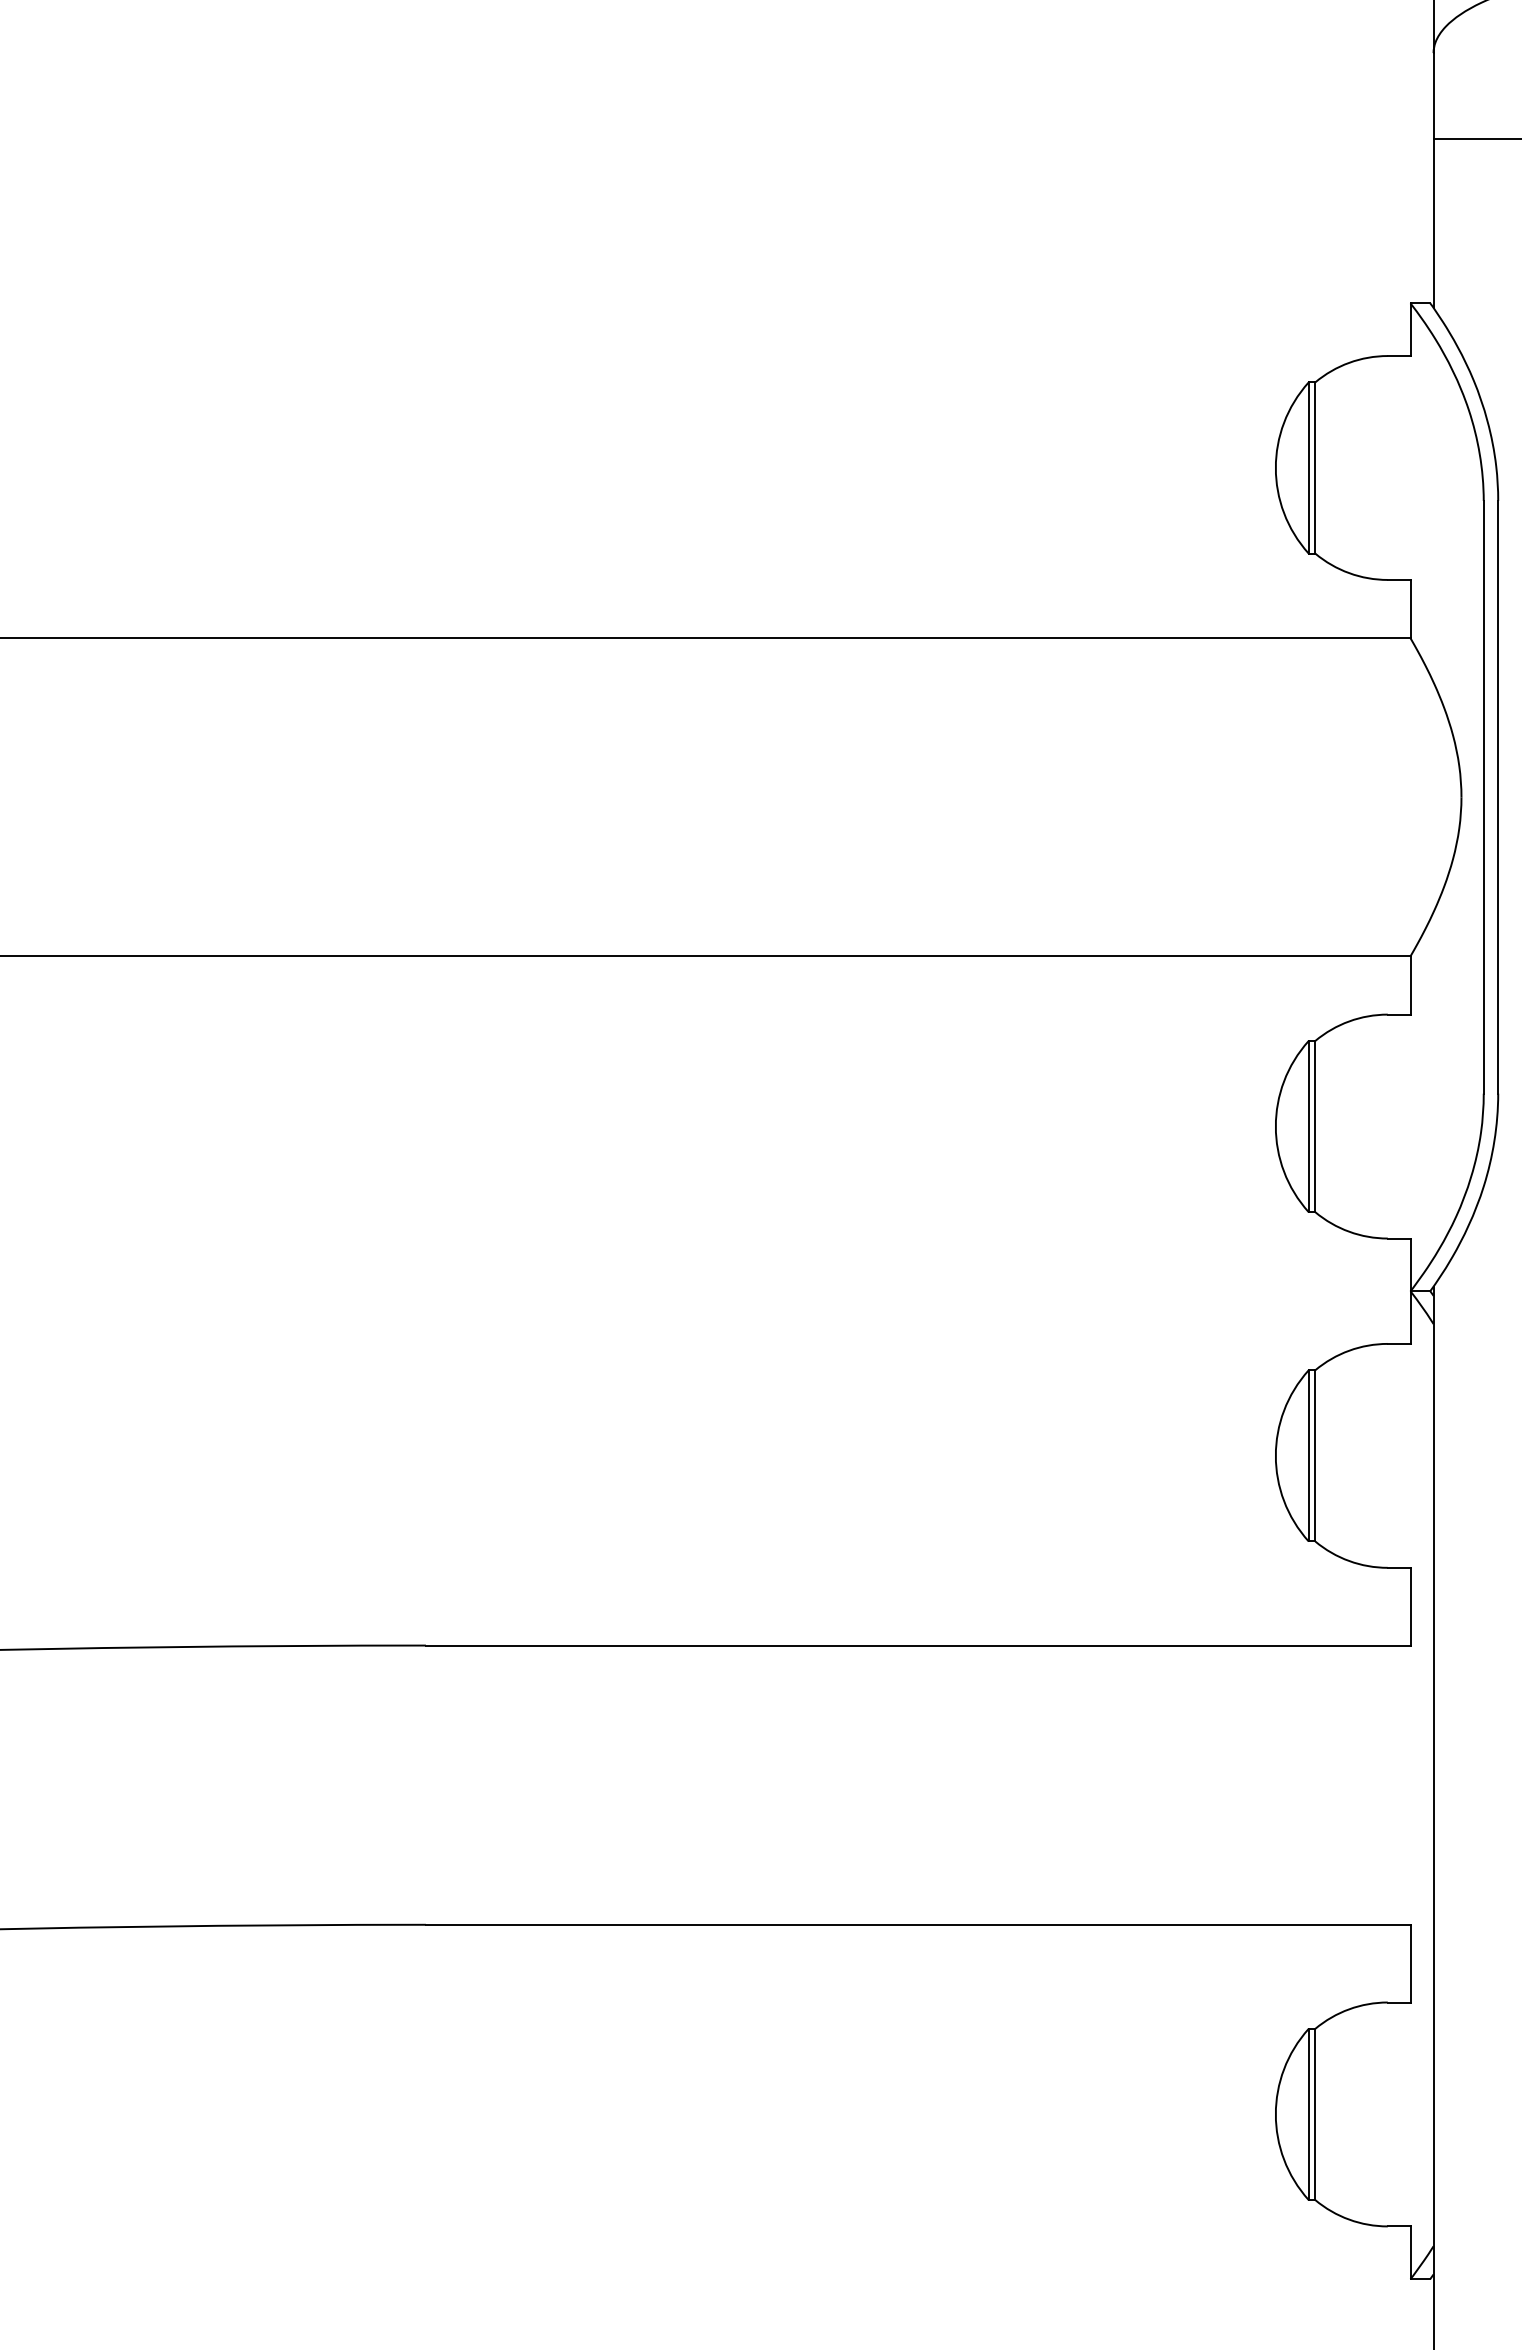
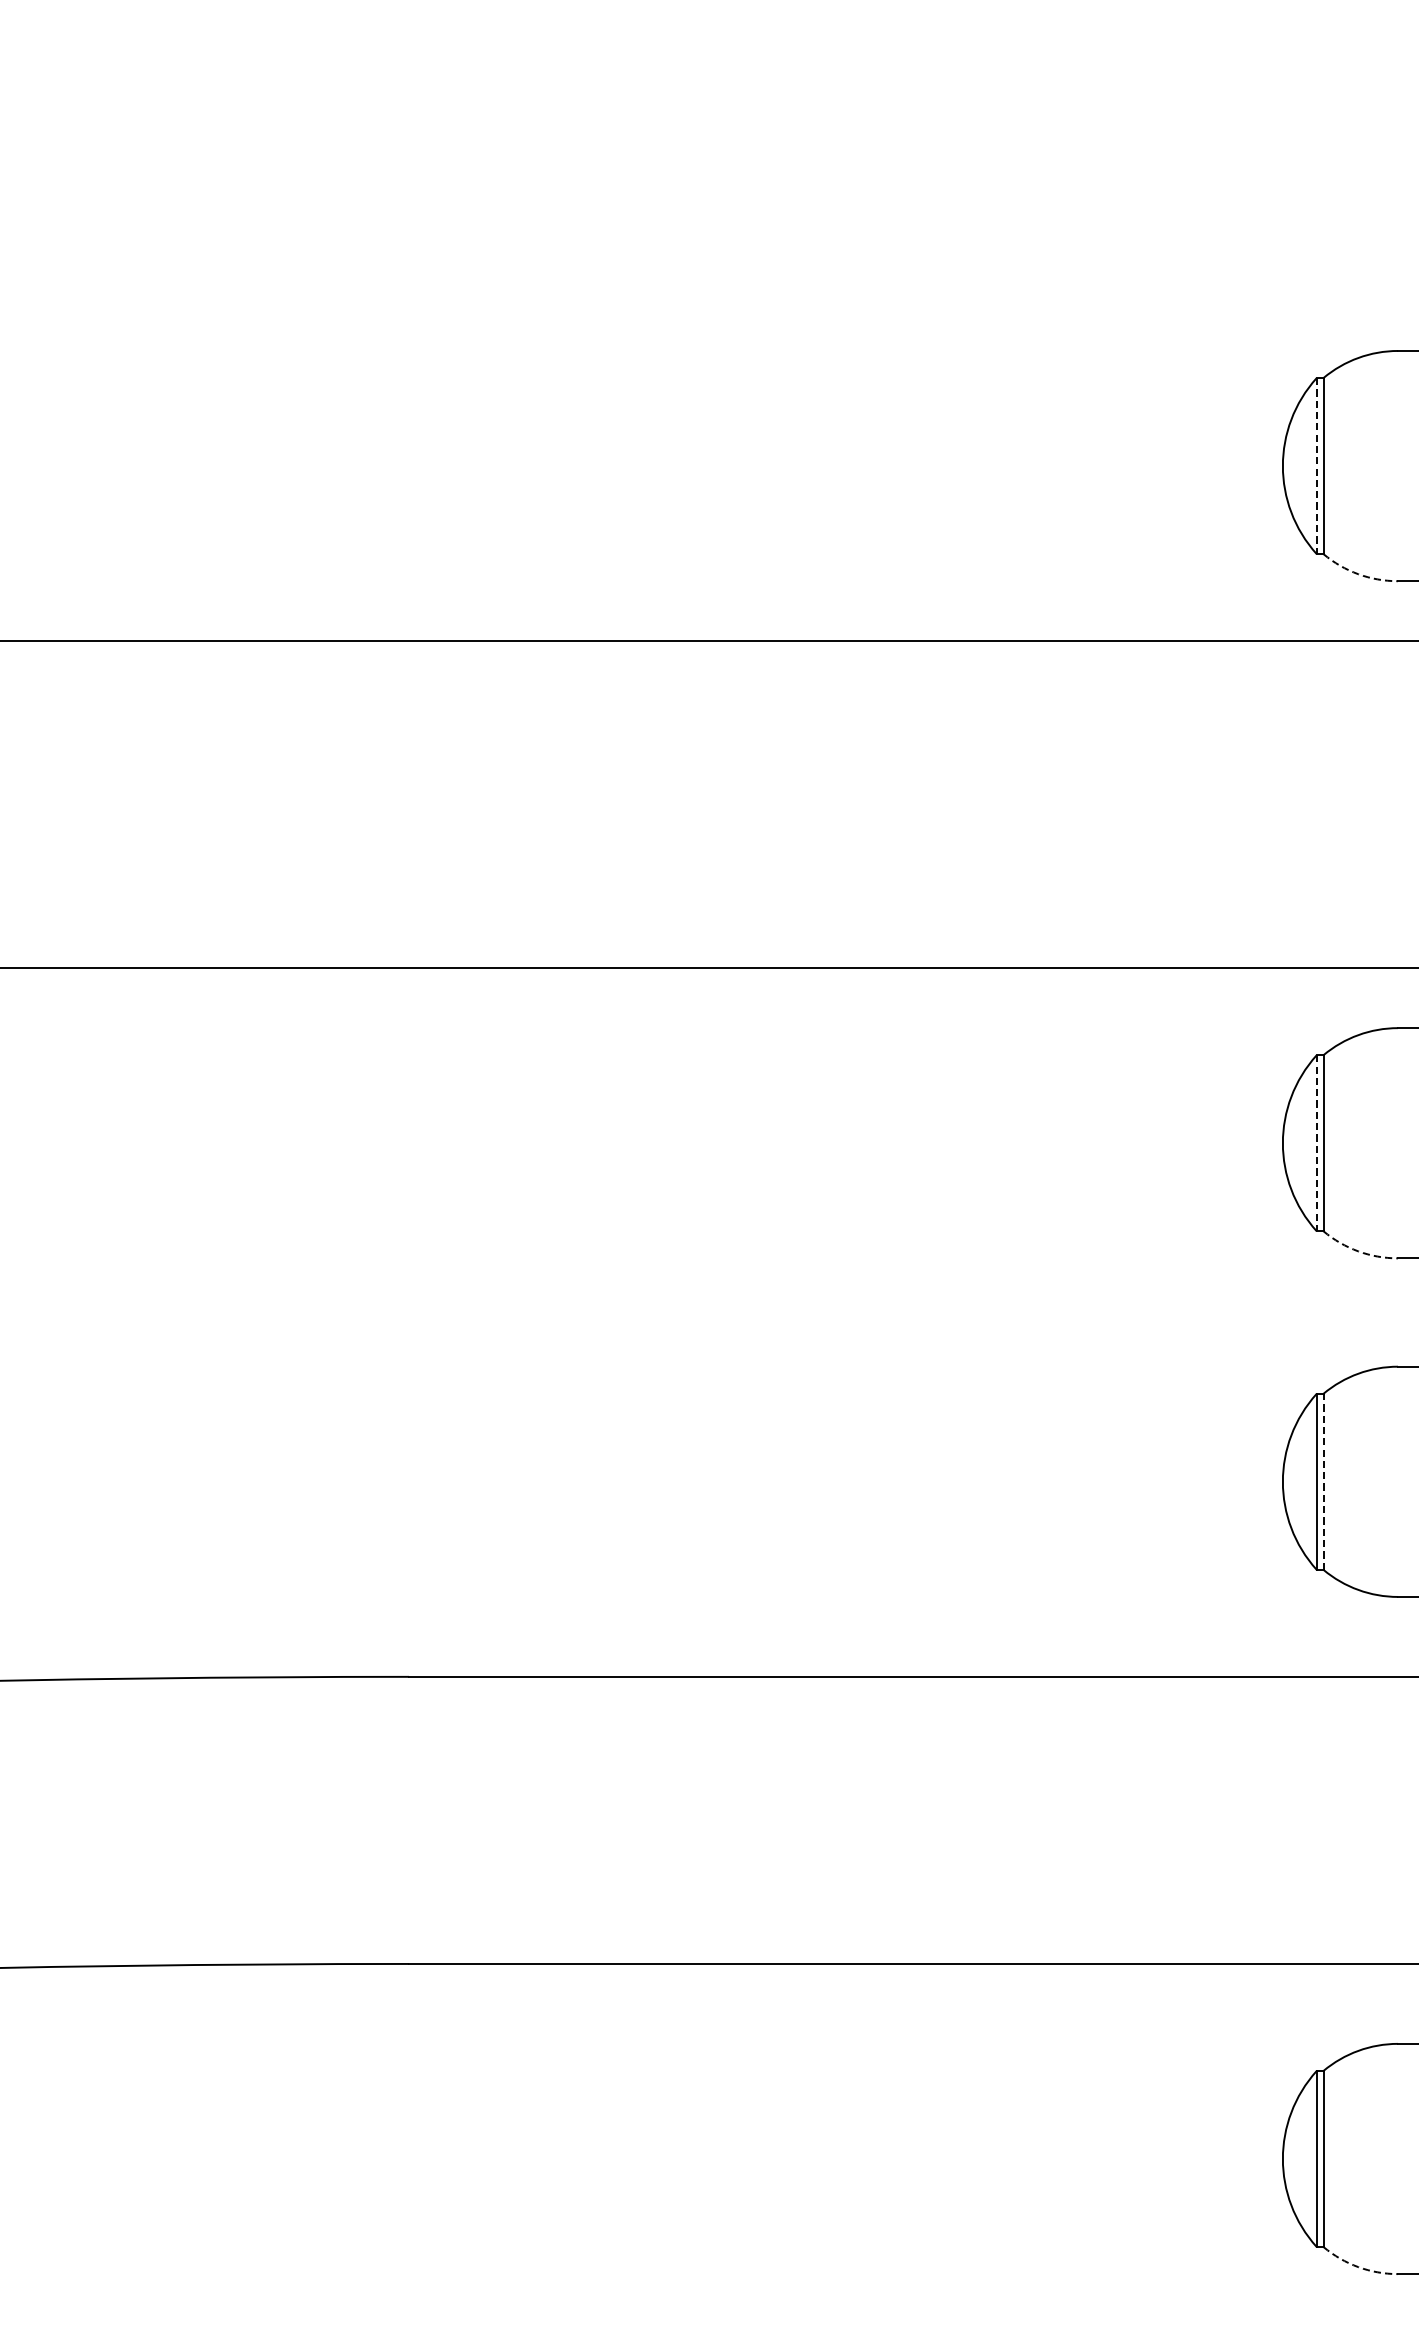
line: (1308, 468) -> (1316, 466), solid -> dashed
arc: (1349, 573) -> (1358, 574), solid -> dashed
line: (1308, 1126) -> (1316, 1143), solid -> dashed
arc: (1349, 1231) -> (1358, 1251), solid -> dashed
line: (1315, 1455) -> (1323, 1481), solid -> dashed
arc: (1349, 2219) -> (1358, 2266), solid -> dashed

